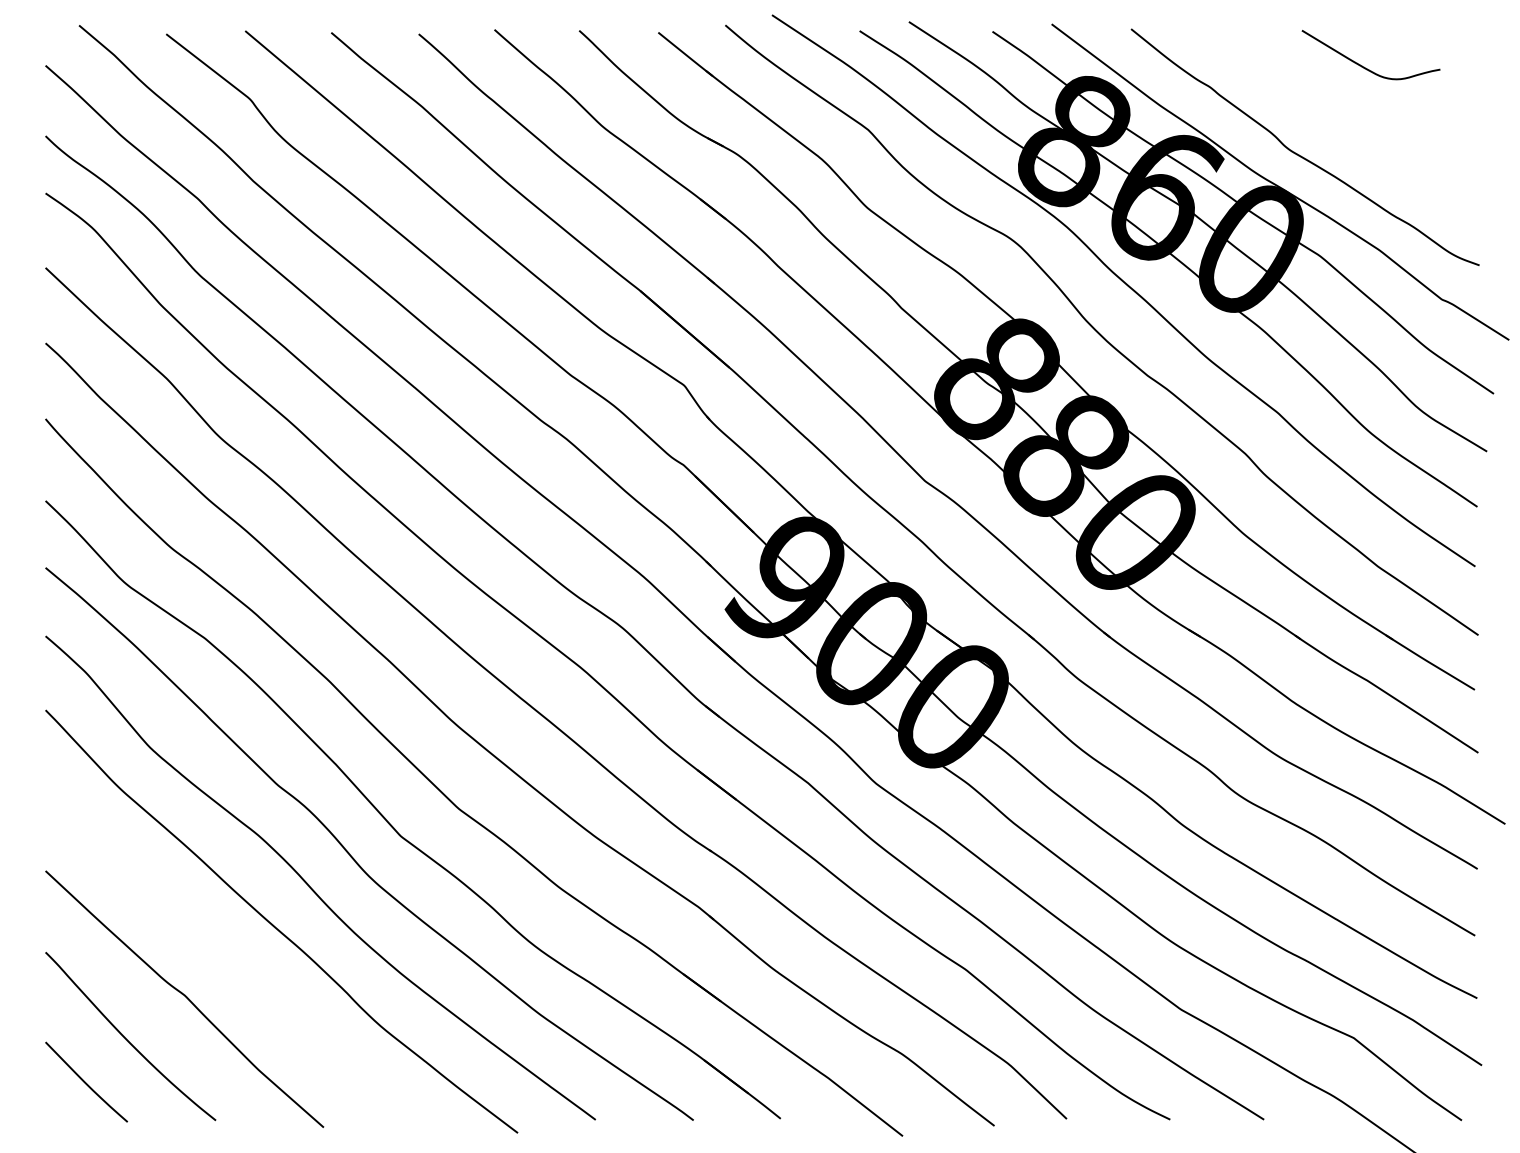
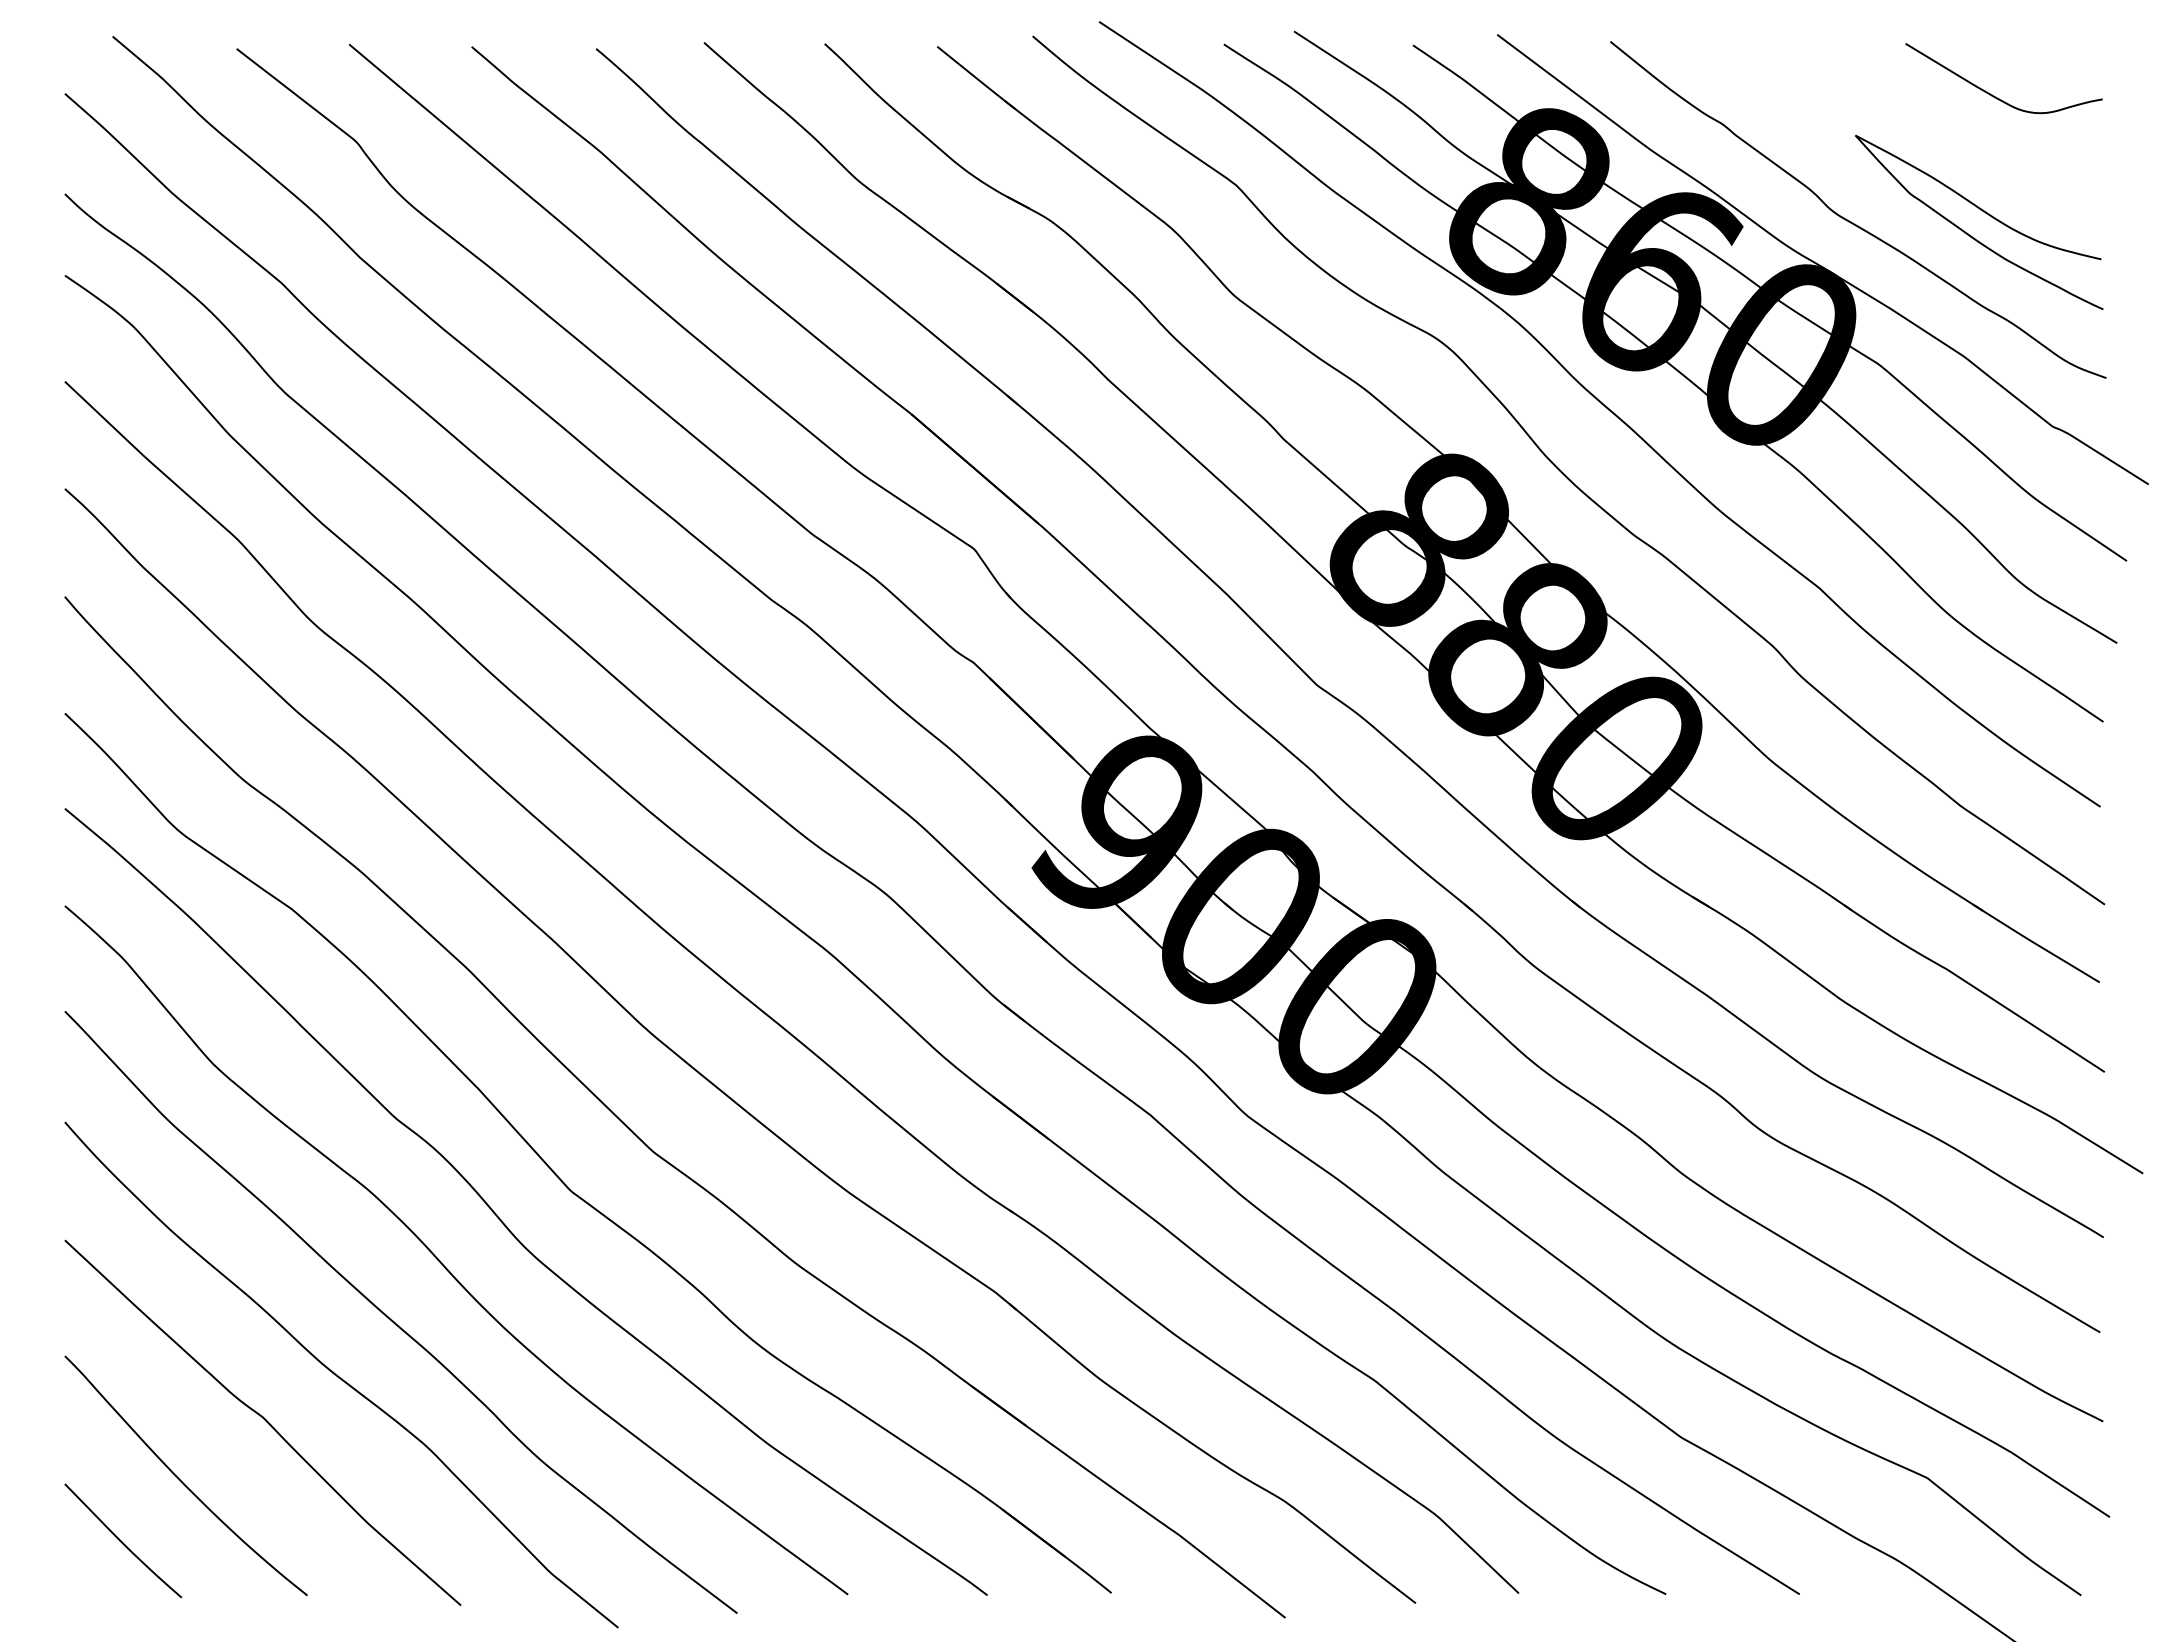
curve: (1364, 66) -> (1994, 95), moved
curve: (1395, 150) -> (1986, 214), added
curve: (238, 966) -> (339, 1376), added

